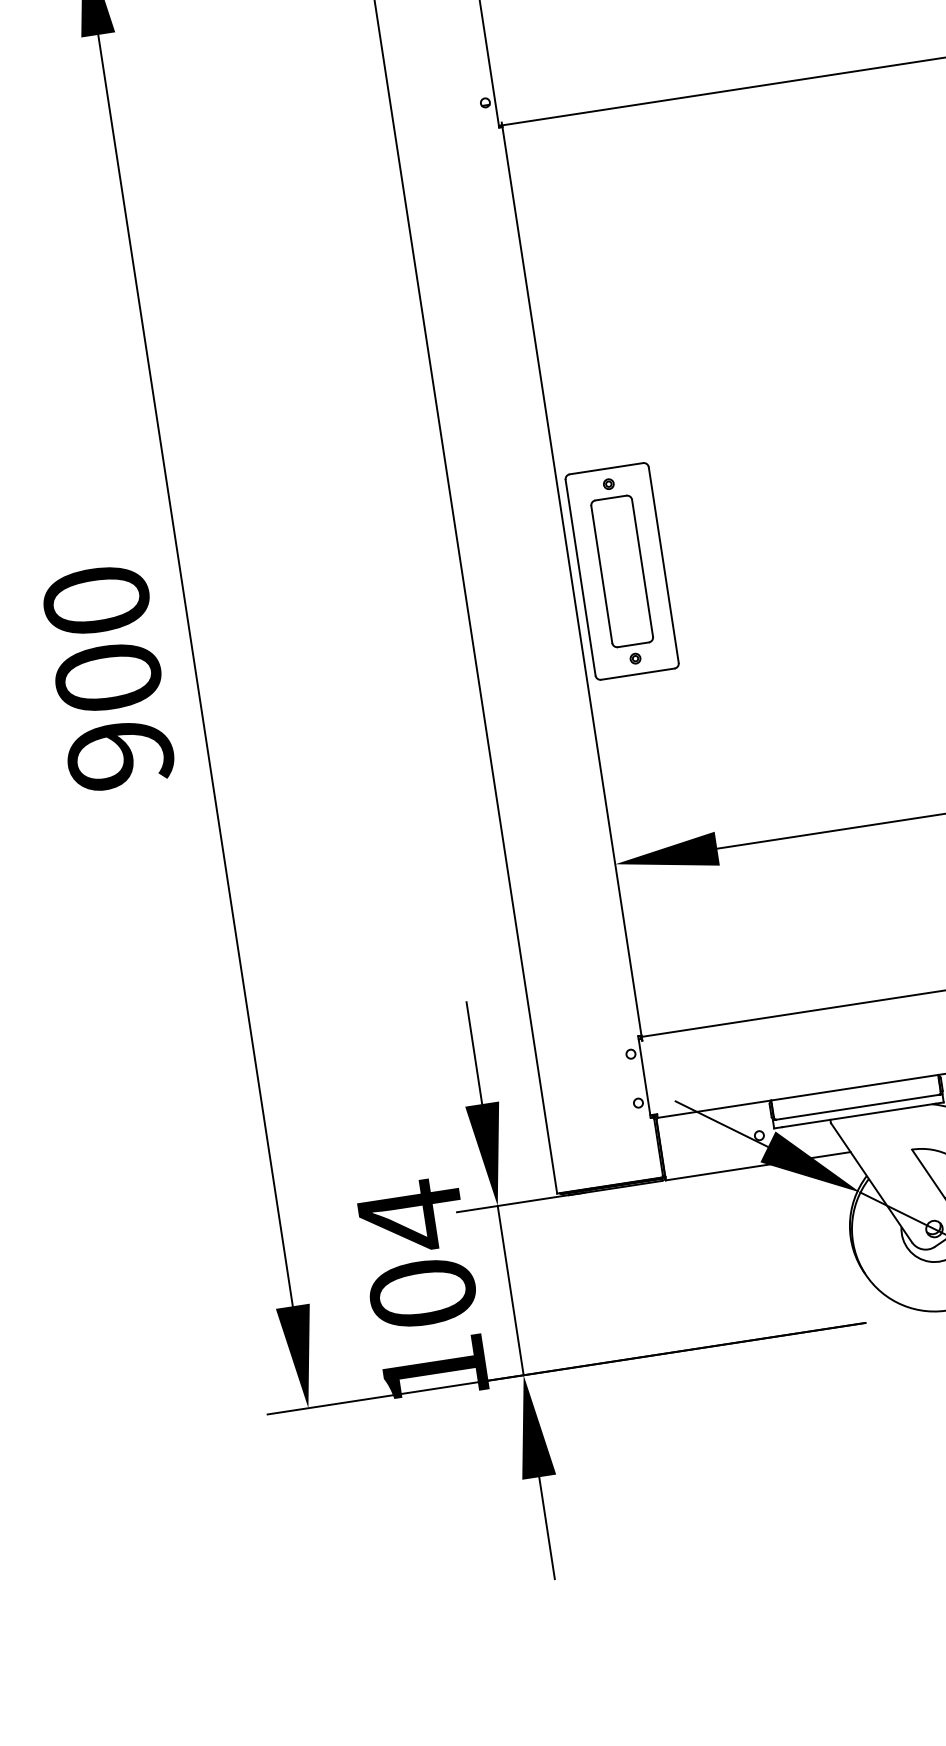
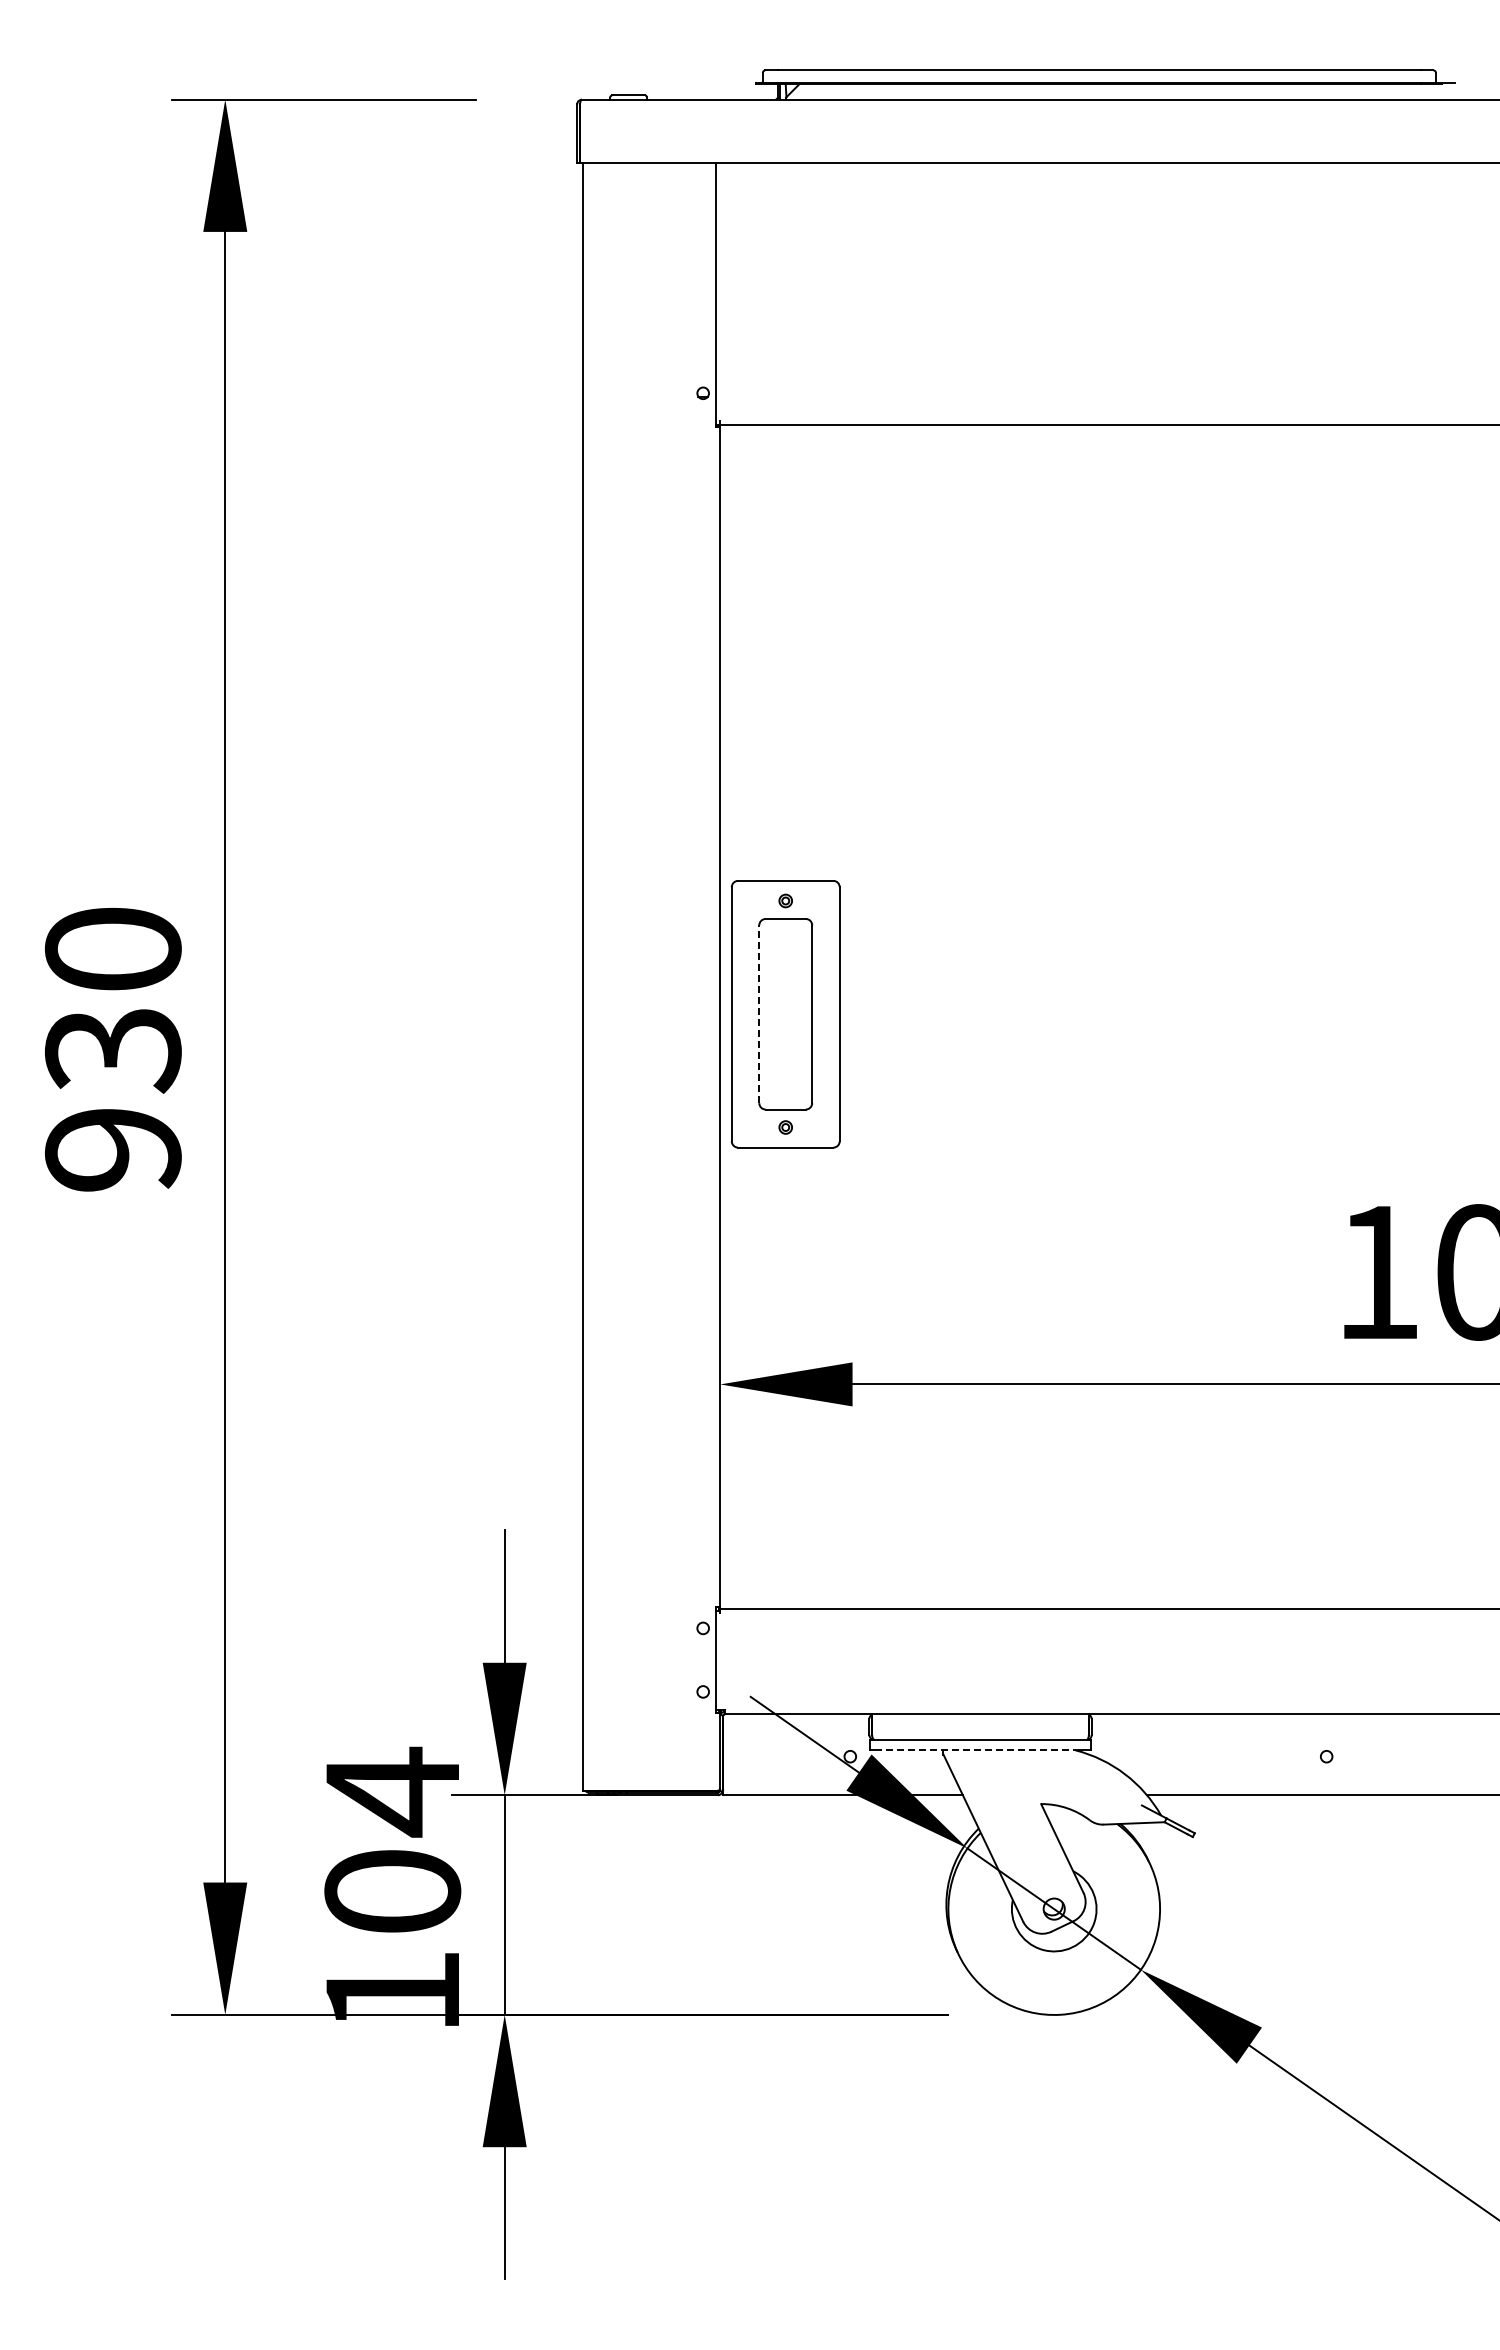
line: (601, 574) -> (759, 1014), solid -> dashed
text: (107, 678) -> (112, 1050), 900 -> 930
line: (858, 1115) -> (980, 1750), solid -> dashed

